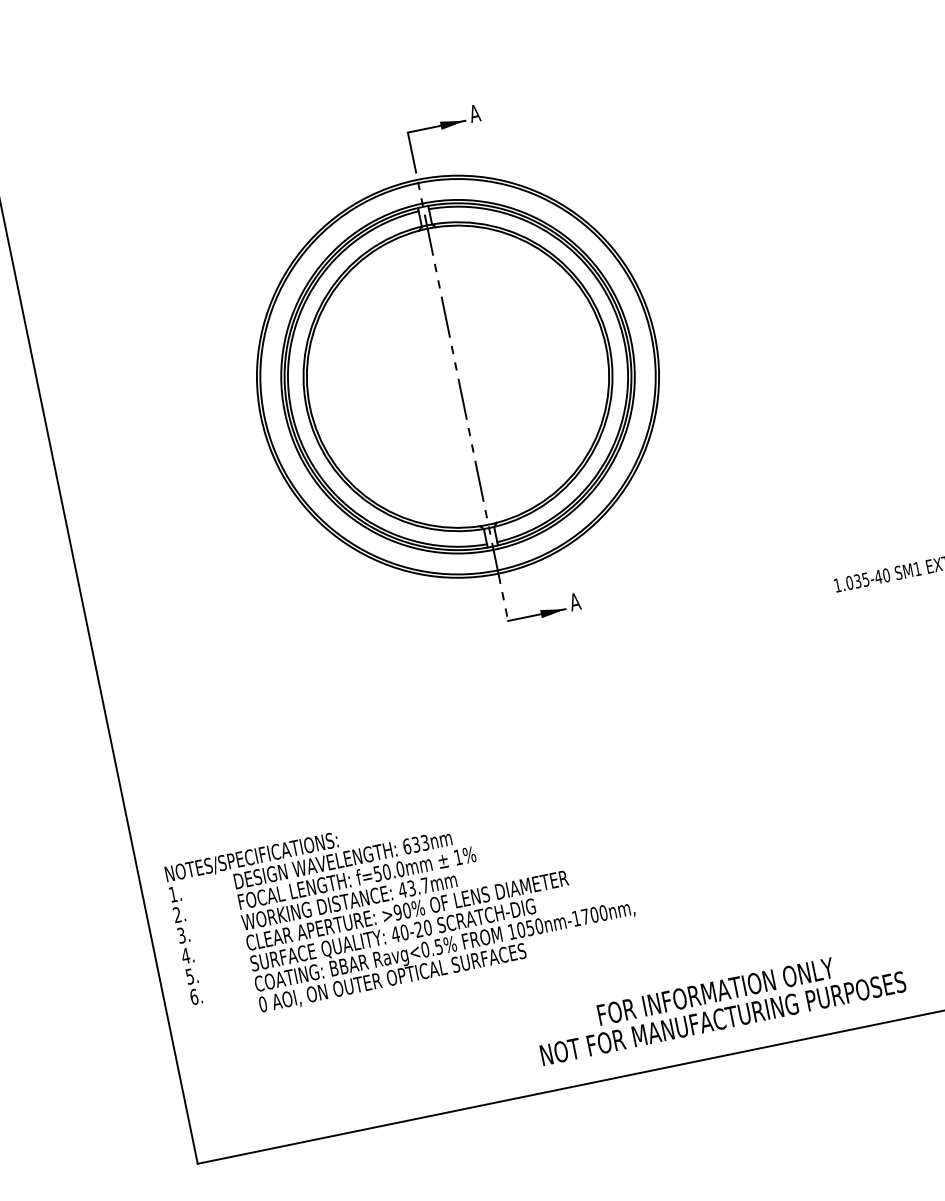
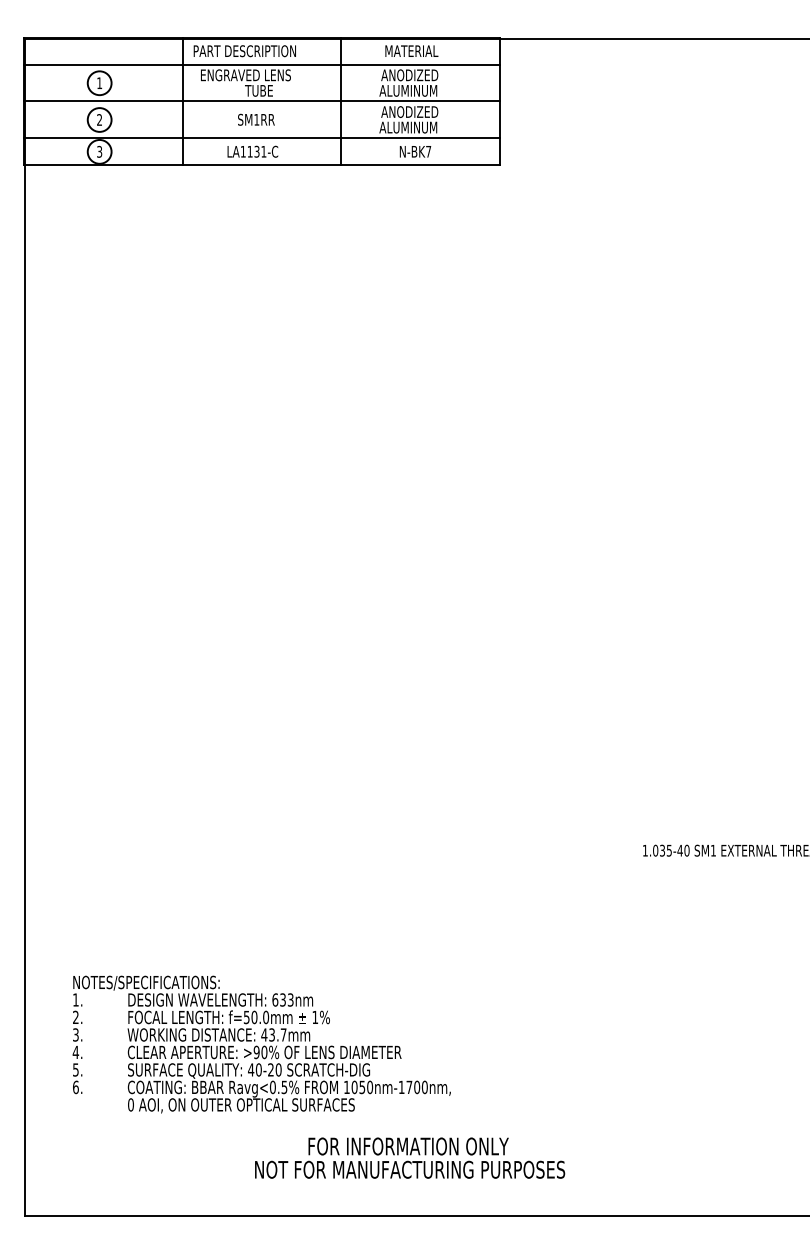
part: (456, 371) -> (369, 611), removed
text: (401, 902) -> (261, 1044), moved
text: (720, 1004) -> (410, 1157), moved

